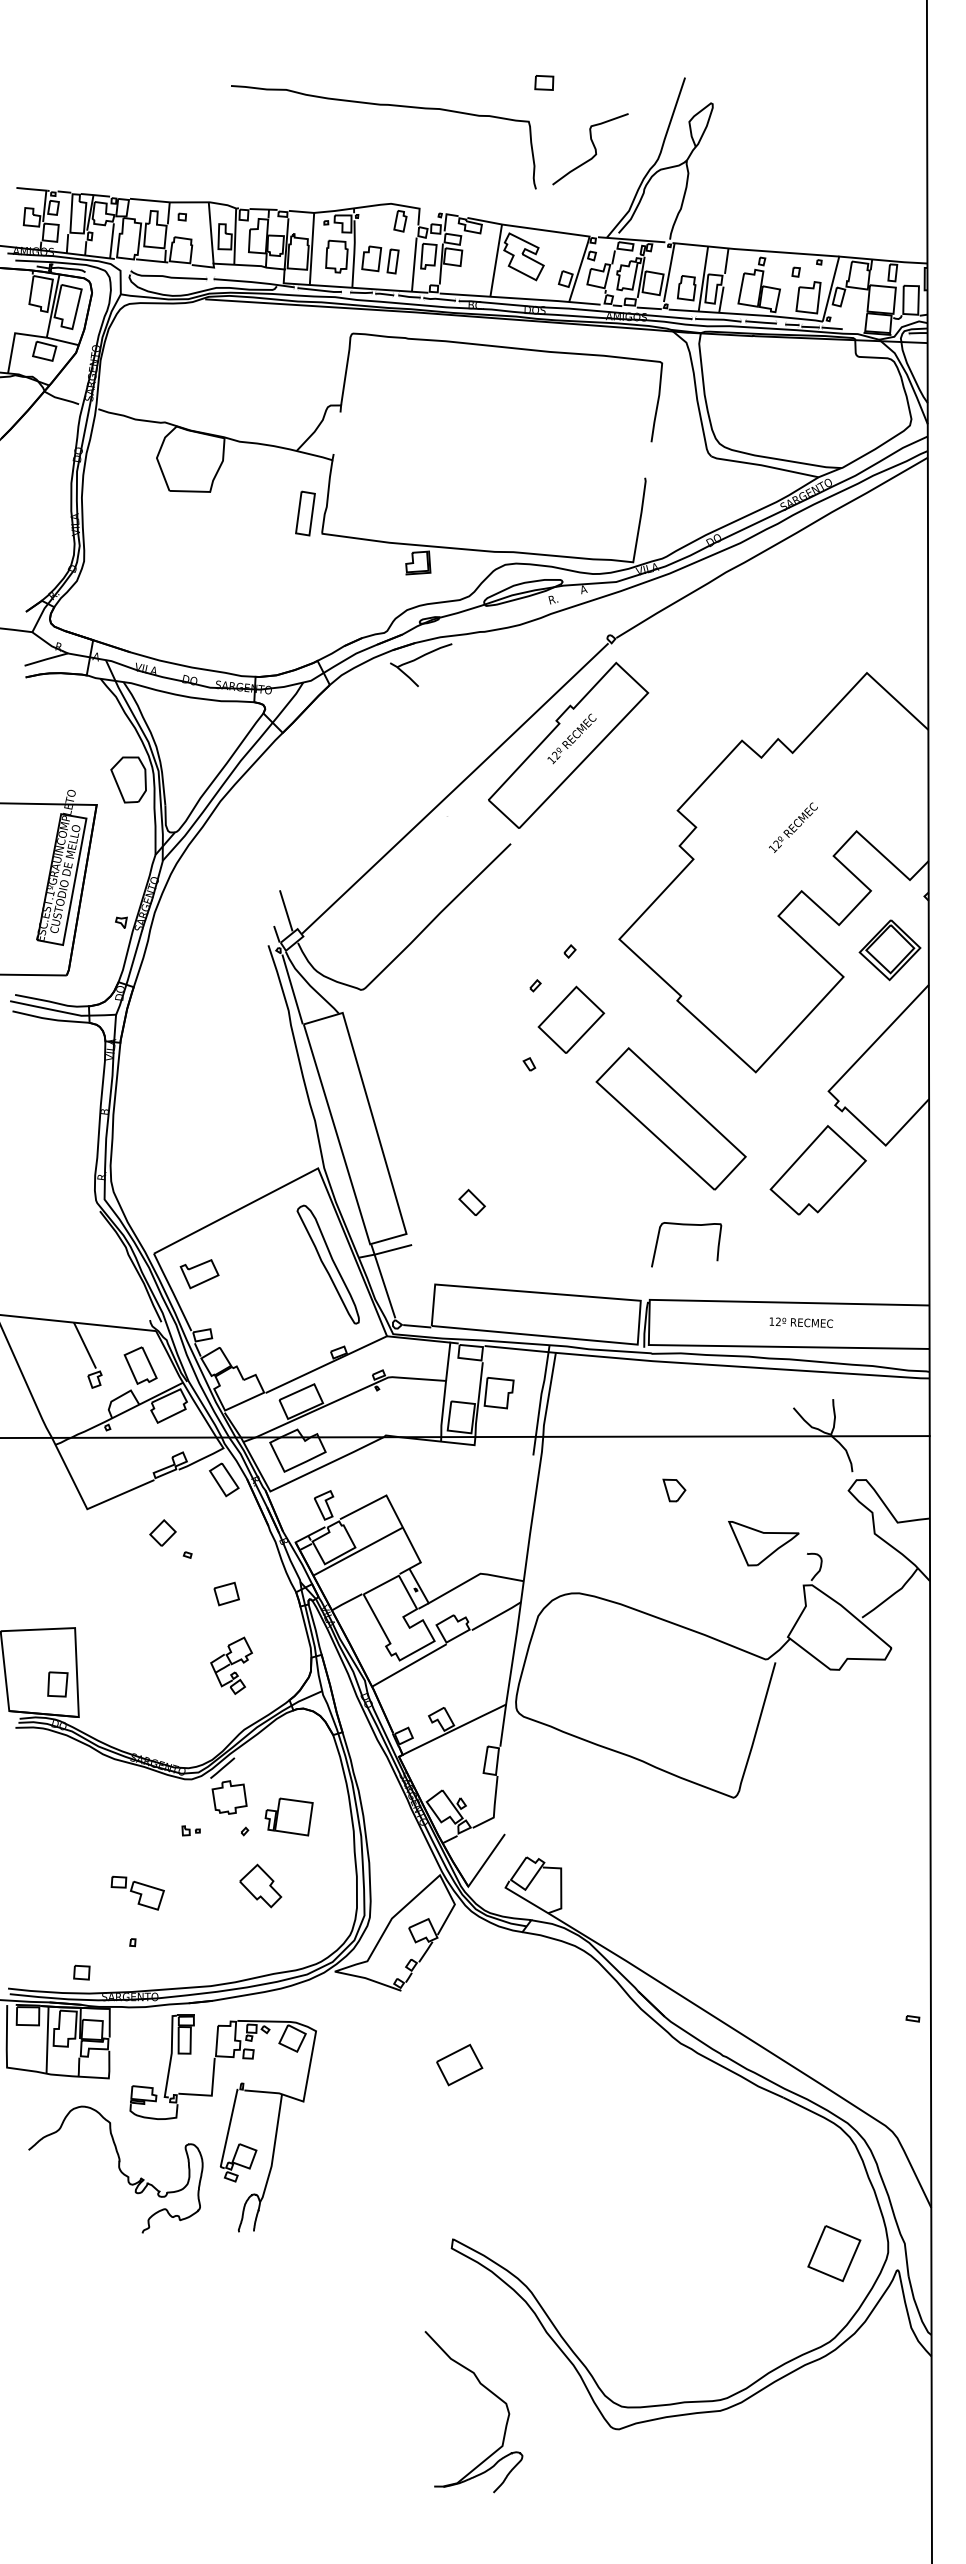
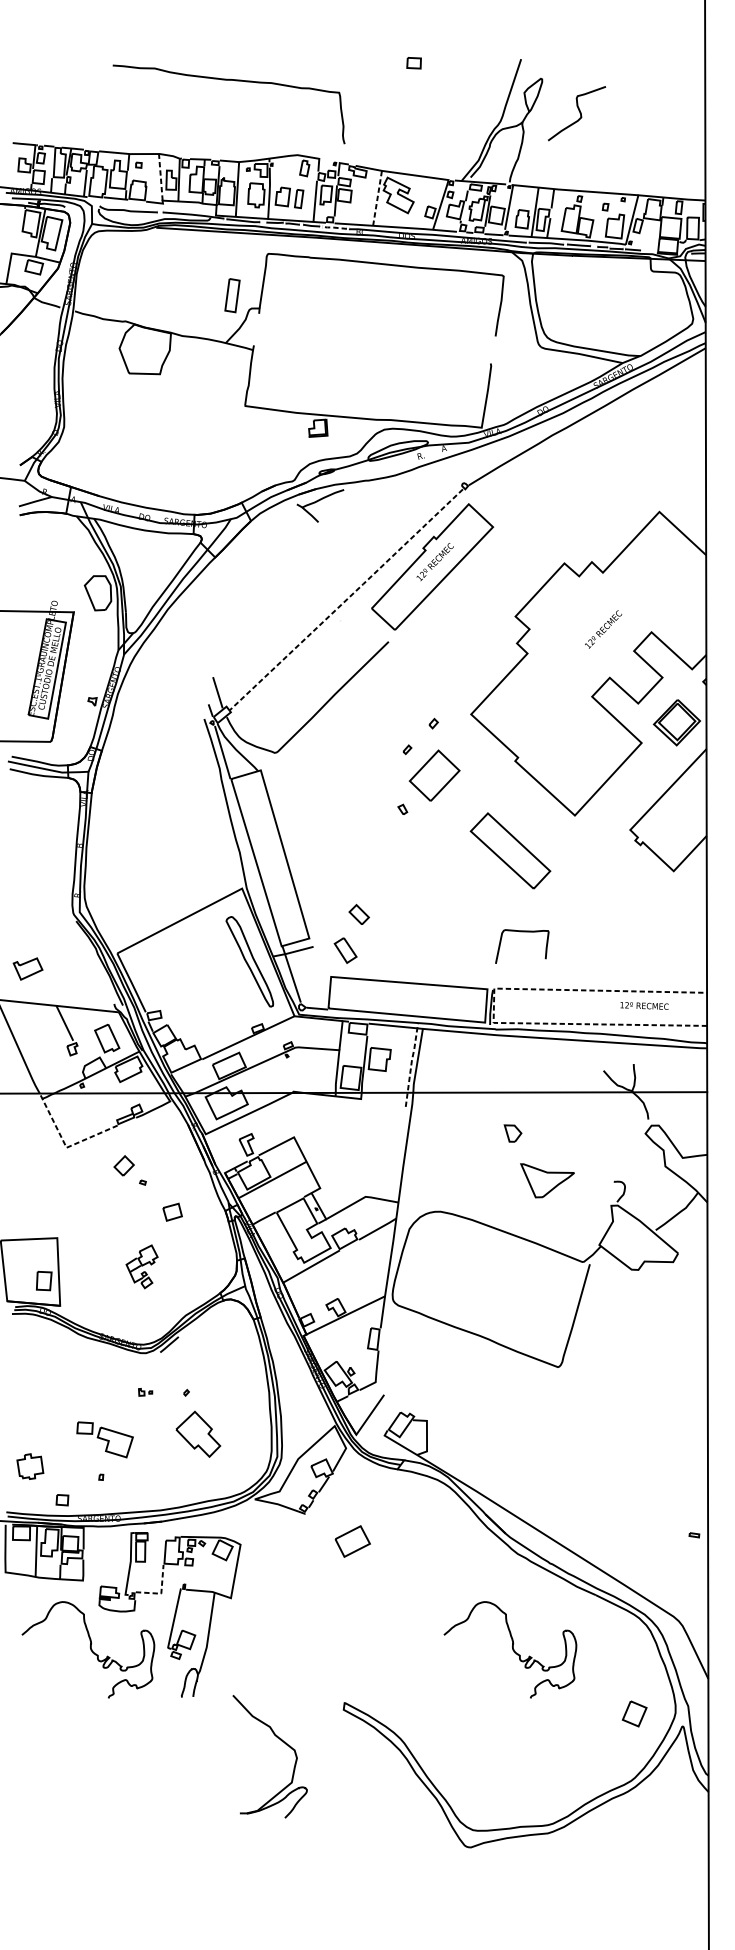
curve: (383, 105) -> (228, 80), moved
curve: (593, 147) -> (579, 112), moved
line: (211, 233) -> (161, 177), solid -> dashed
line: (496, 260) -> (377, 198), solid -> dashed
line: (437, 298) -> (332, 227), solid -> dashed
part: (305, 513) -> (232, 295), moved
line: (455, 788) -> (346, 599), solid -> dashed
part: (670, 1118) -> (510, 850), size x0.7
part: (817, 1170) -> (621, 890), removed
part: (199, 1274) -> (27, 969), moved
line: (649, 1322) -> (494, 1005), solid -> dashed
text: (801, 1322) -> (644, 1005), moved
line: (540, 1398) -> (411, 1063), solid -> dashed
part: (224, 1479) -> (345, 950), moved
line: (86, 1506) -> (66, 1145), solid -> dashed
part: (763, 1543) -> (547, 1180), moved
part: (231, 1665) -> (142, 1266), moved
part: (229, 1797) -> (30, 1466), moved
part: (288, 1816) -> (219, 1381), removed
part: (260, 1885) -> (198, 1433), size x1.4
part: (137, 1892) -> (104, 1439), size x1.4
part: (459, 2064) -> (352, 1541), moved
line: (212, 2093) -> (161, 1592), solid -> dashed
curve: (673, 2168) -> (512, 1649), added
part: (834, 2253) -> (634, 1713), size x0.6
part: (487, 2390) -> (280, 1740), moved

